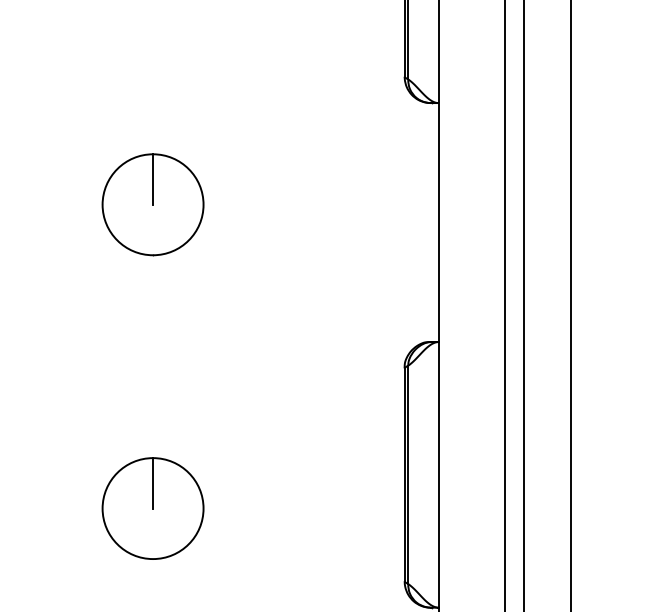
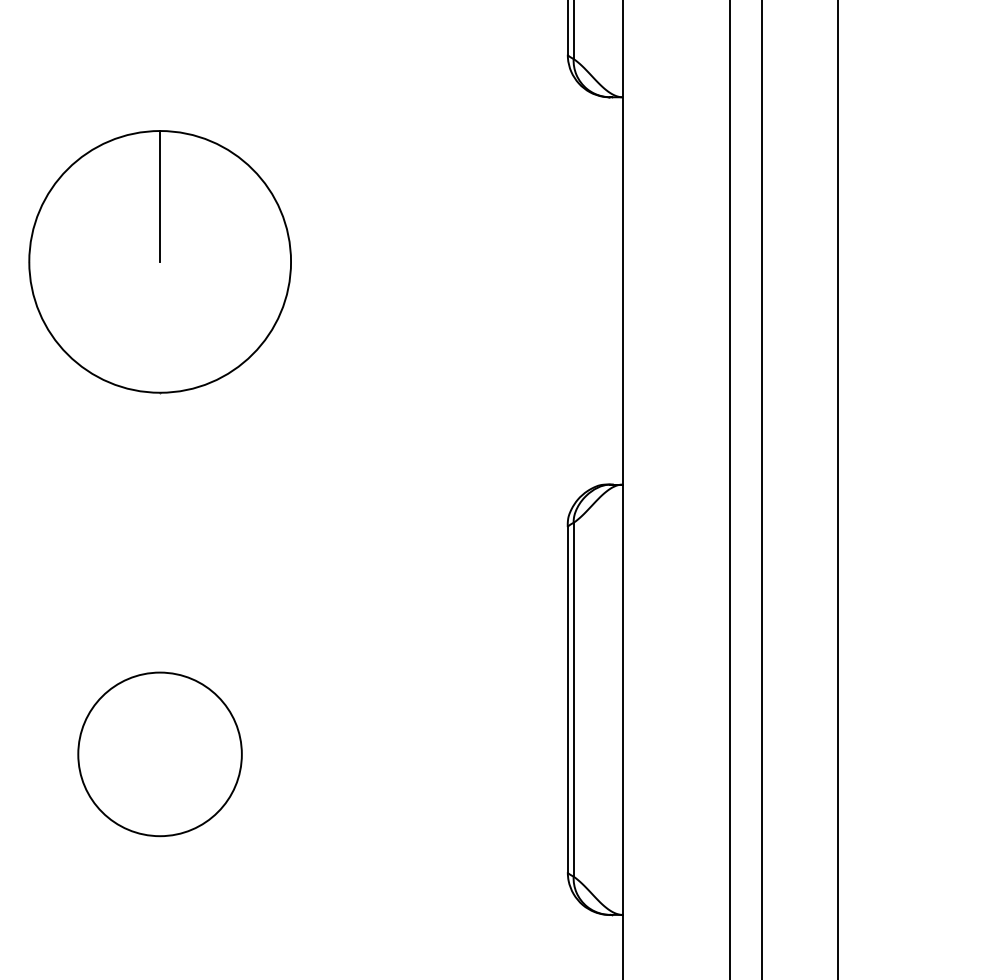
part: (152, 204) -> (159, 261), size x1.6
line: (153, 483) -> (160, 713), removed

